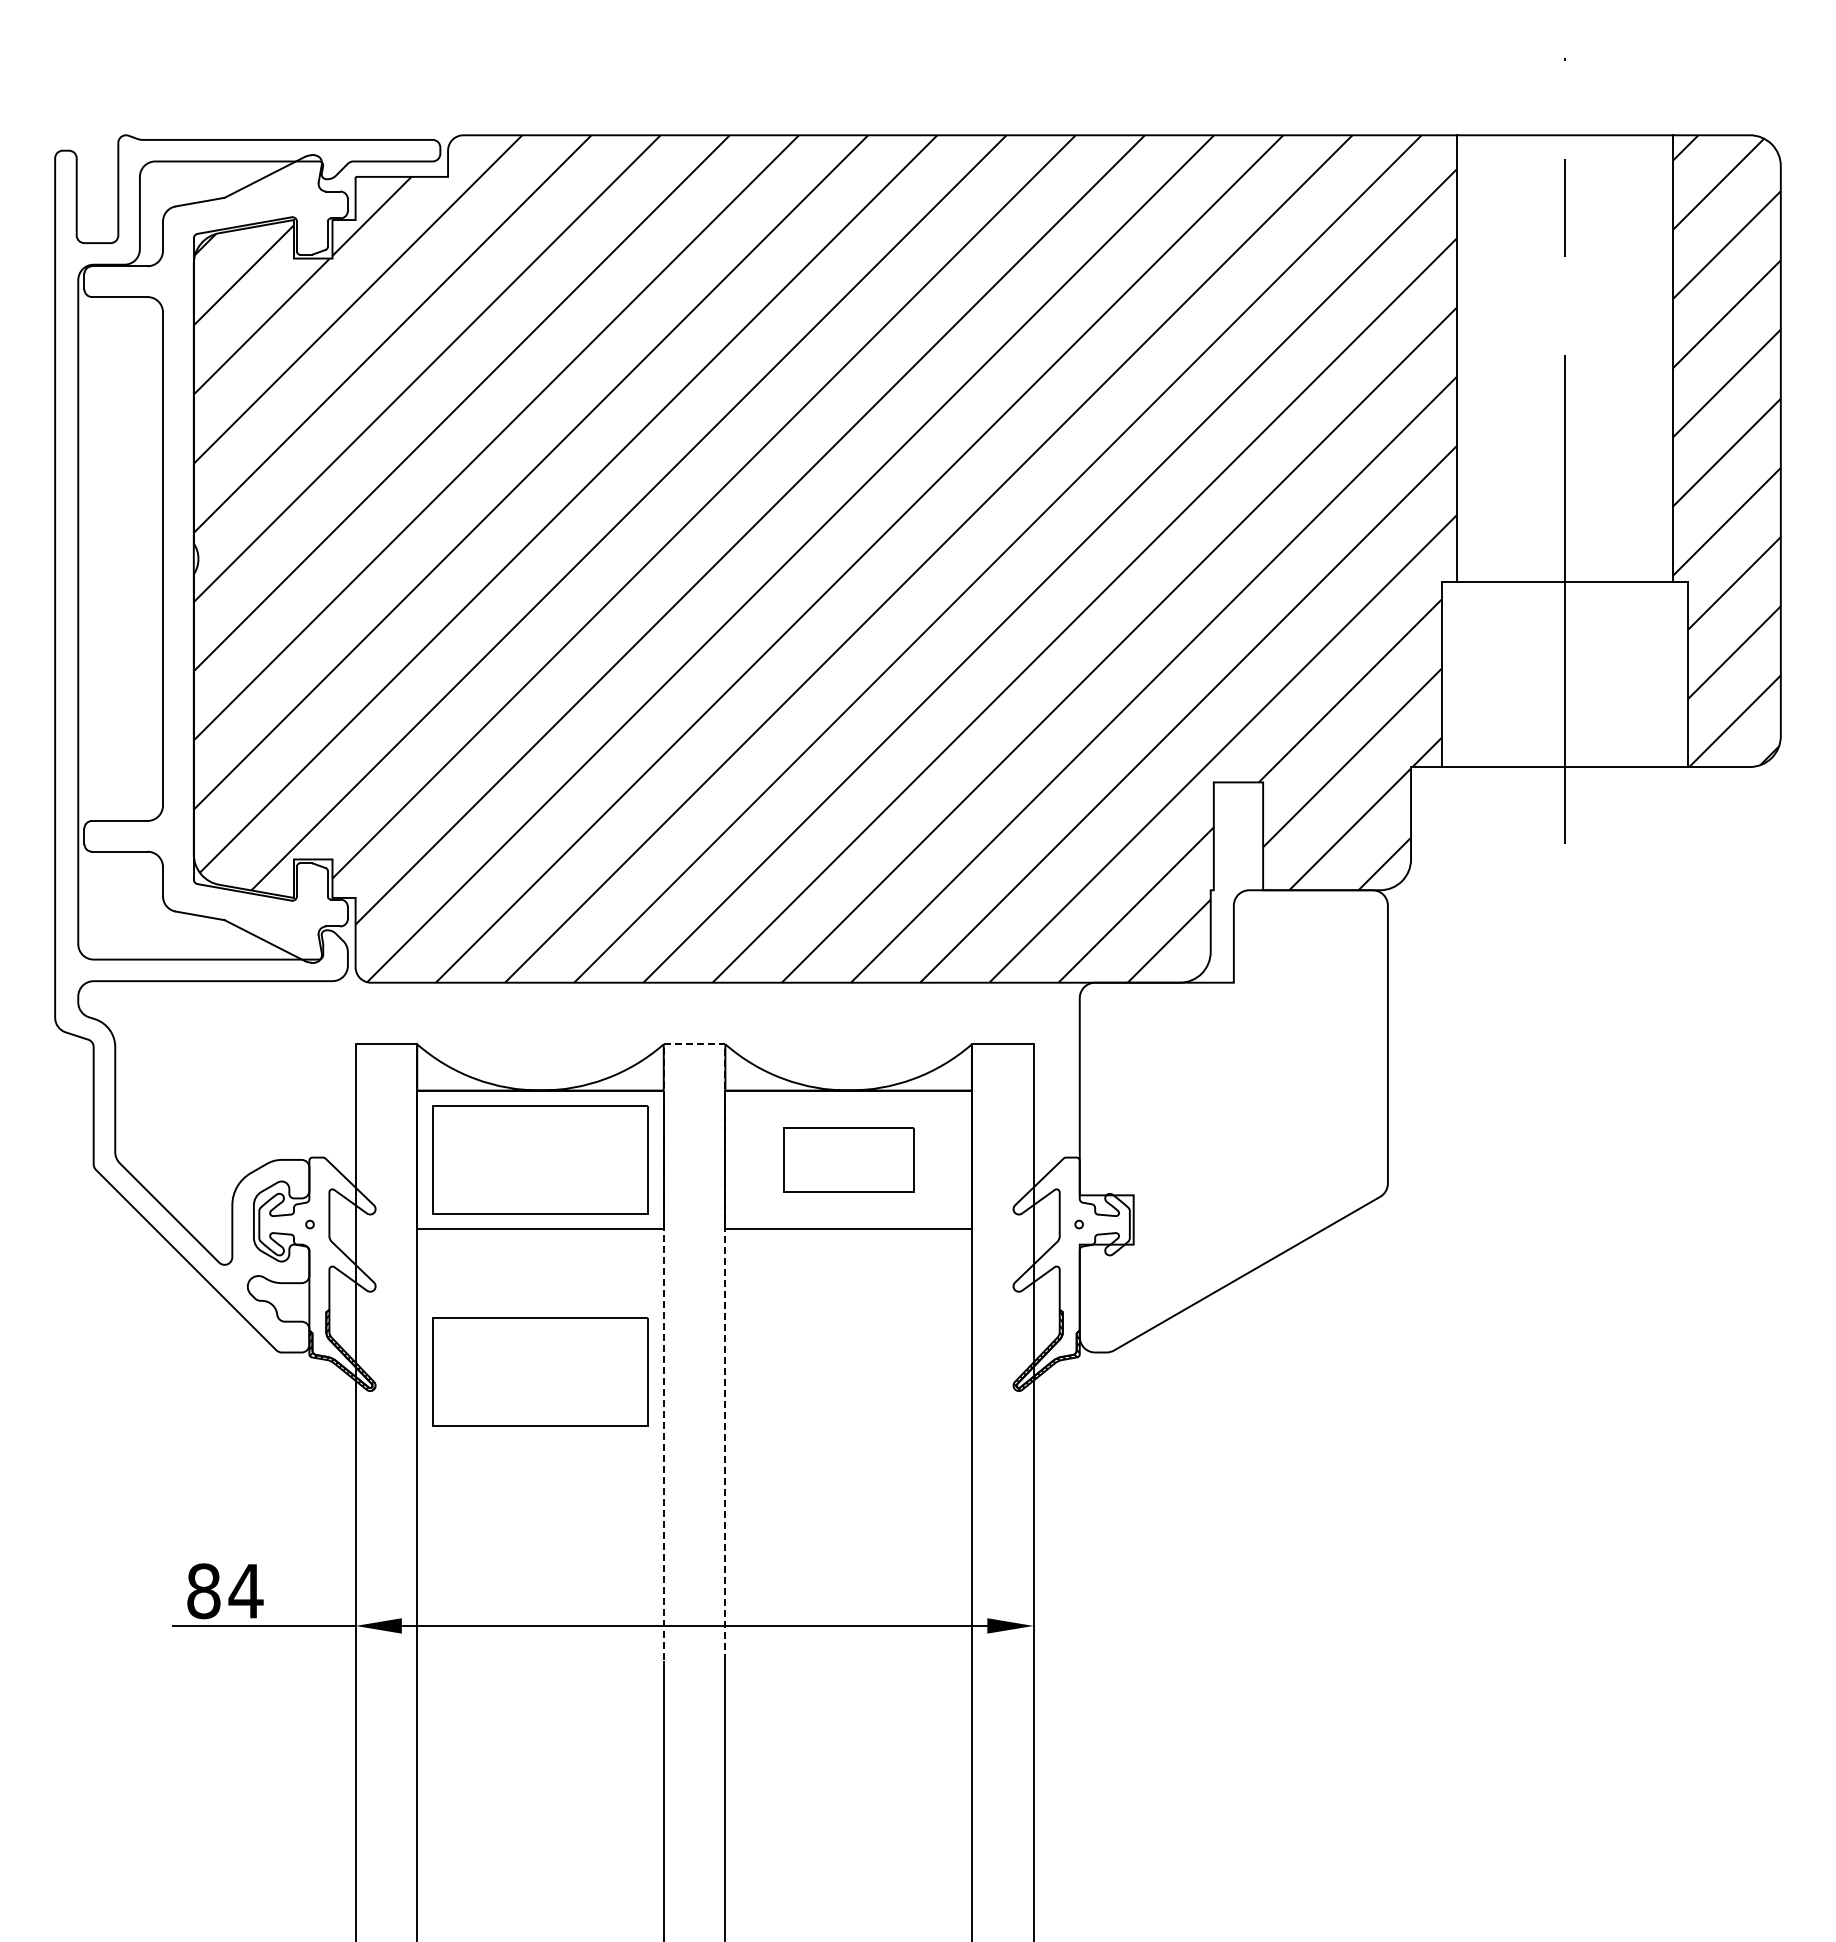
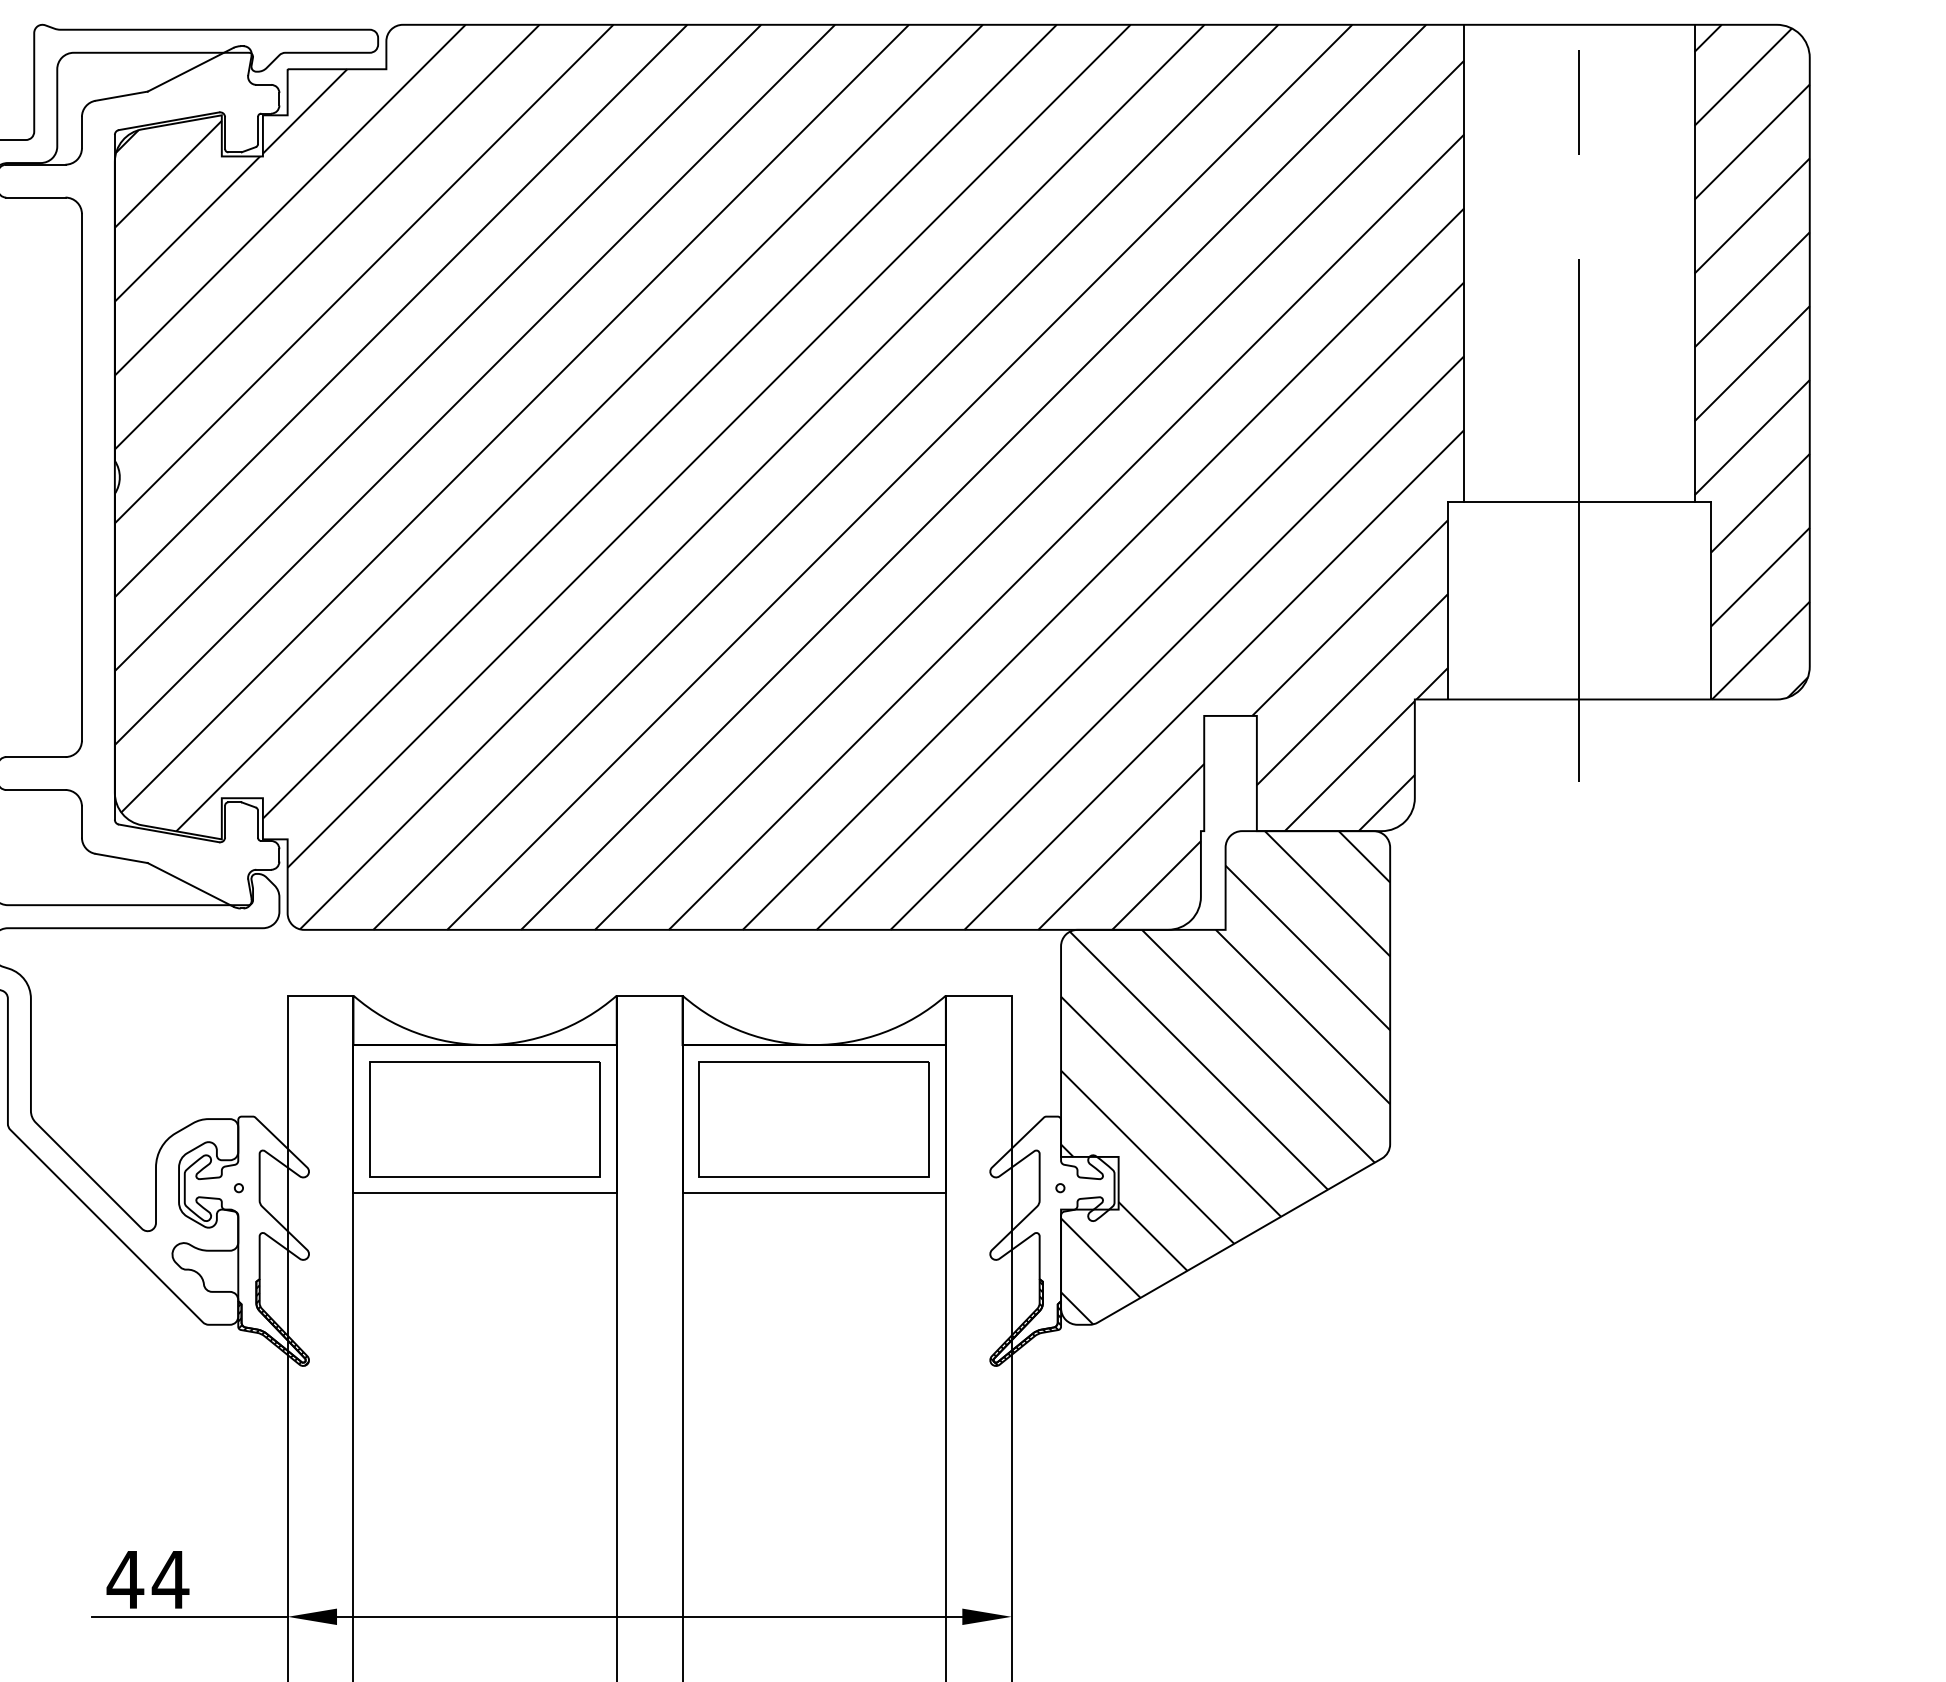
line: (694, 1044) -> (649, 995), dashed -> solid
hatch: (1233, 1121) -> (1225, 1078), added
part: (848, 1159) -> (814, 1118), size x1.67
part: (540, 1371) -> (485, 1345), removed
text: (203, 1591) -> (125, 1580), 84 -> 44

